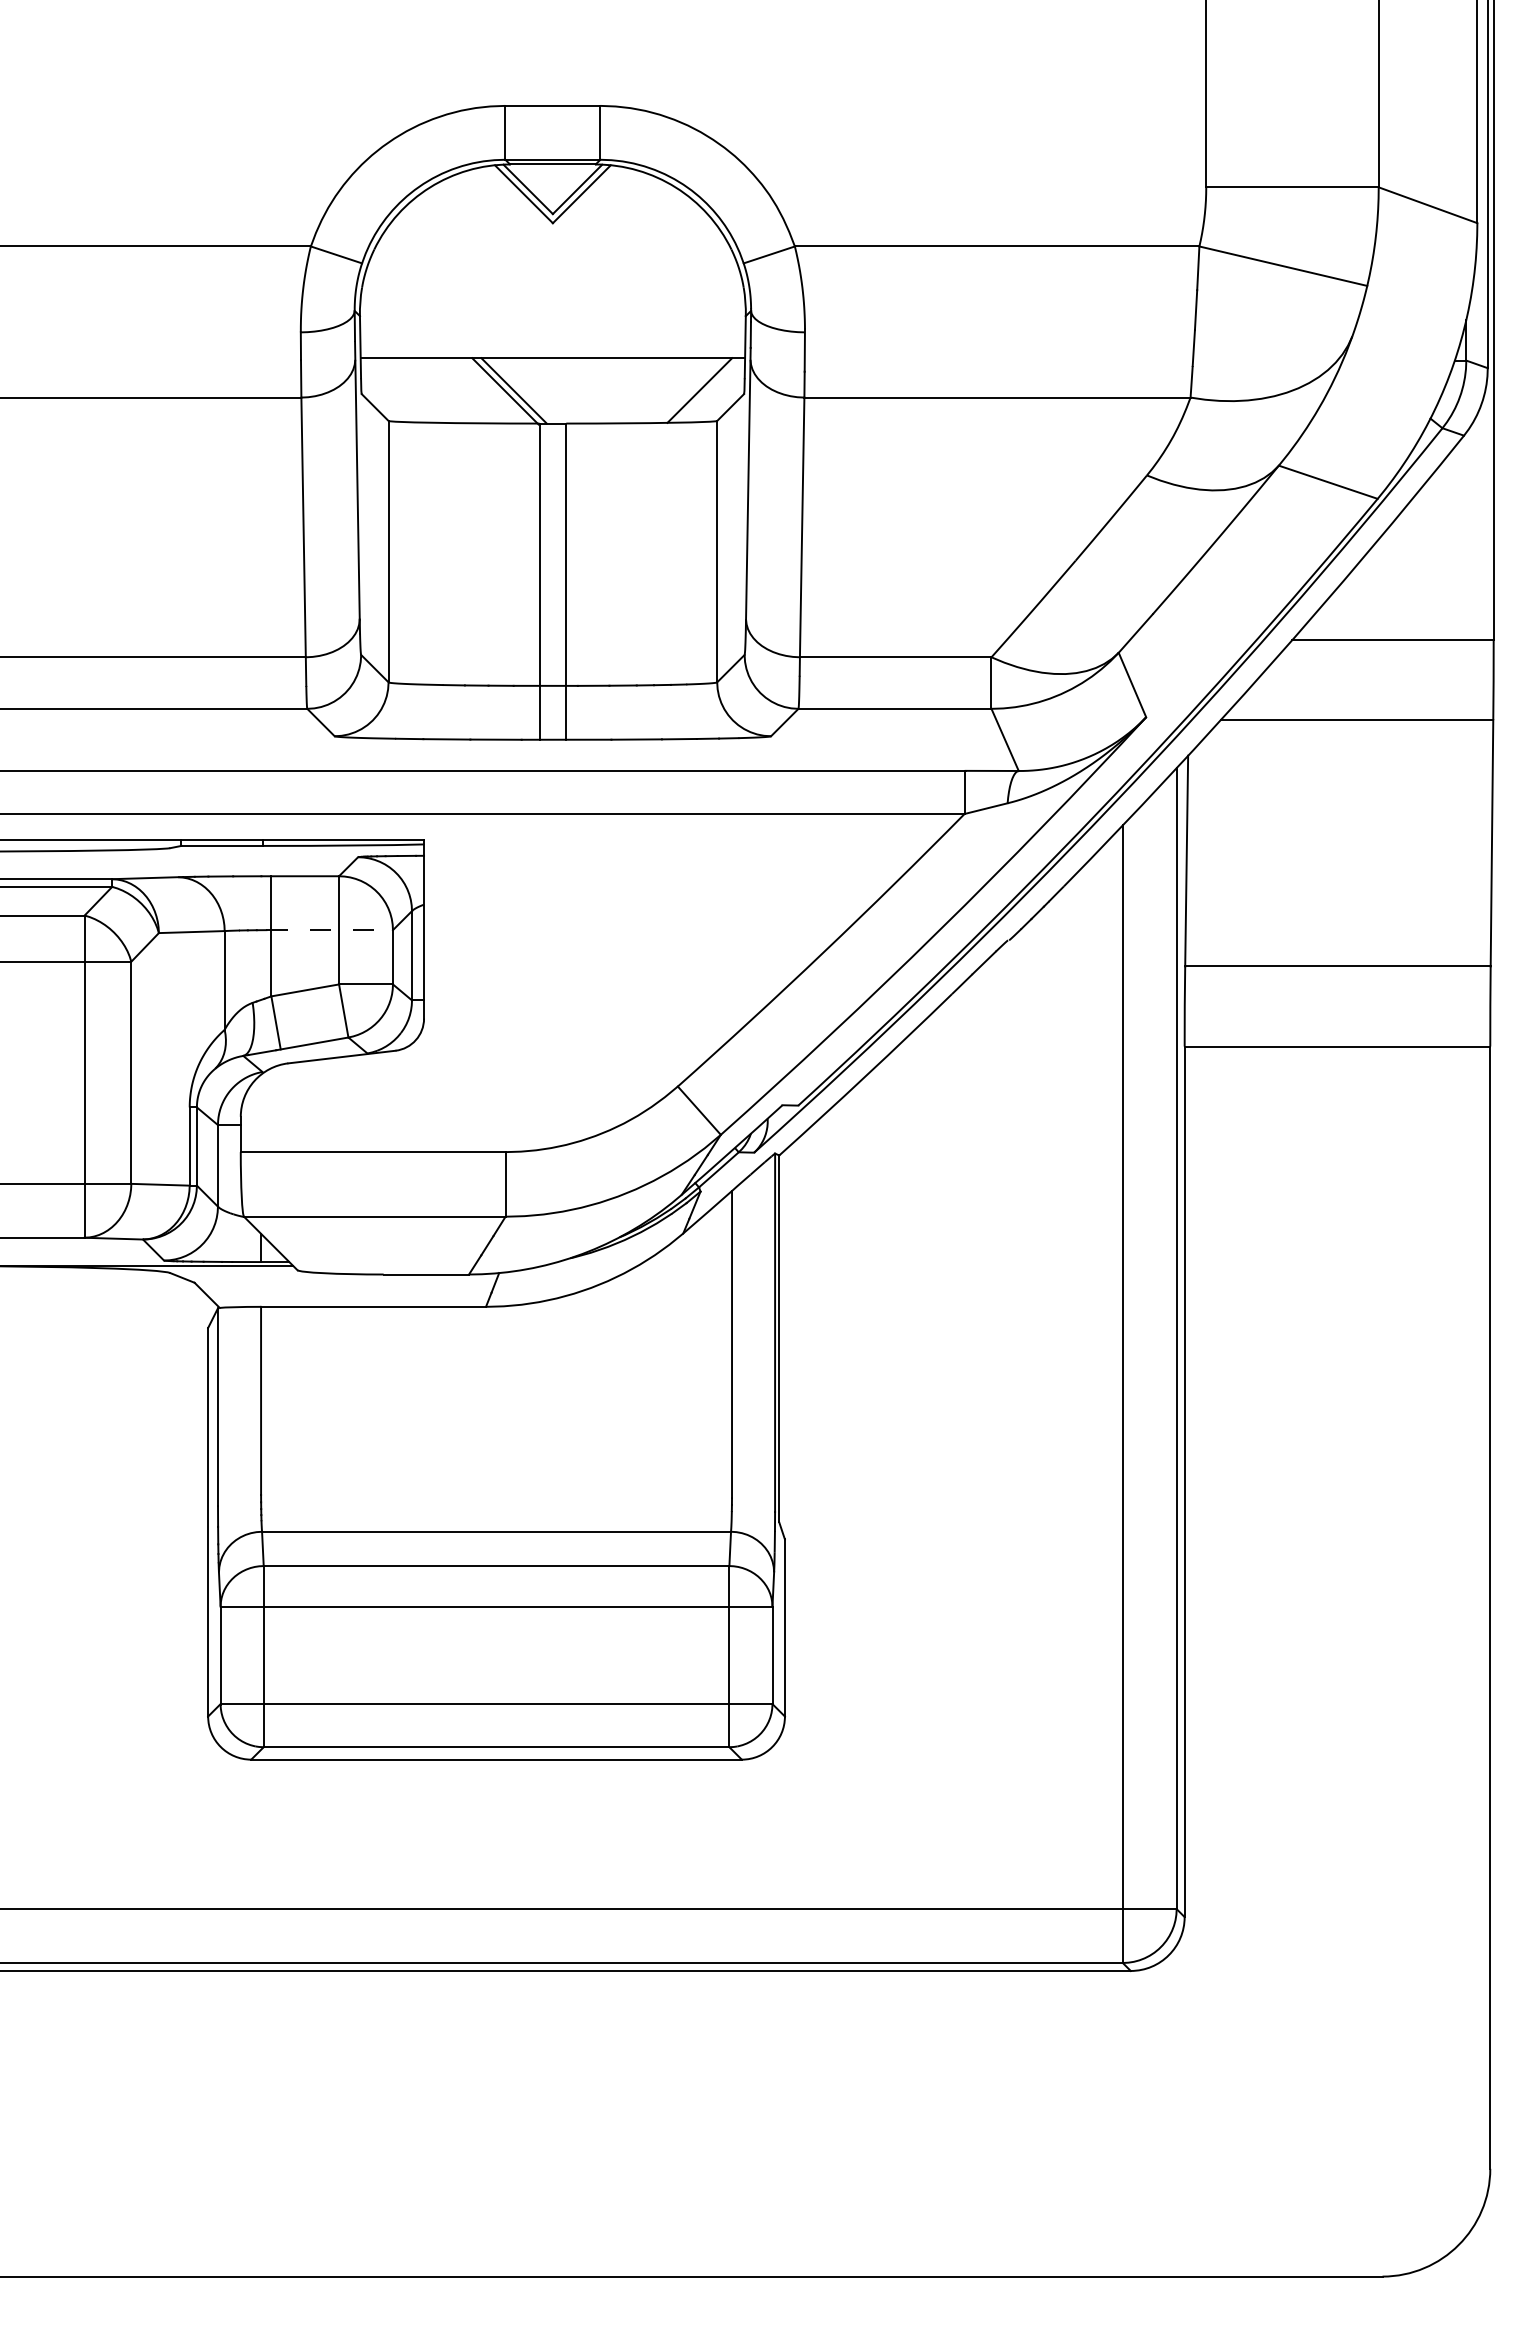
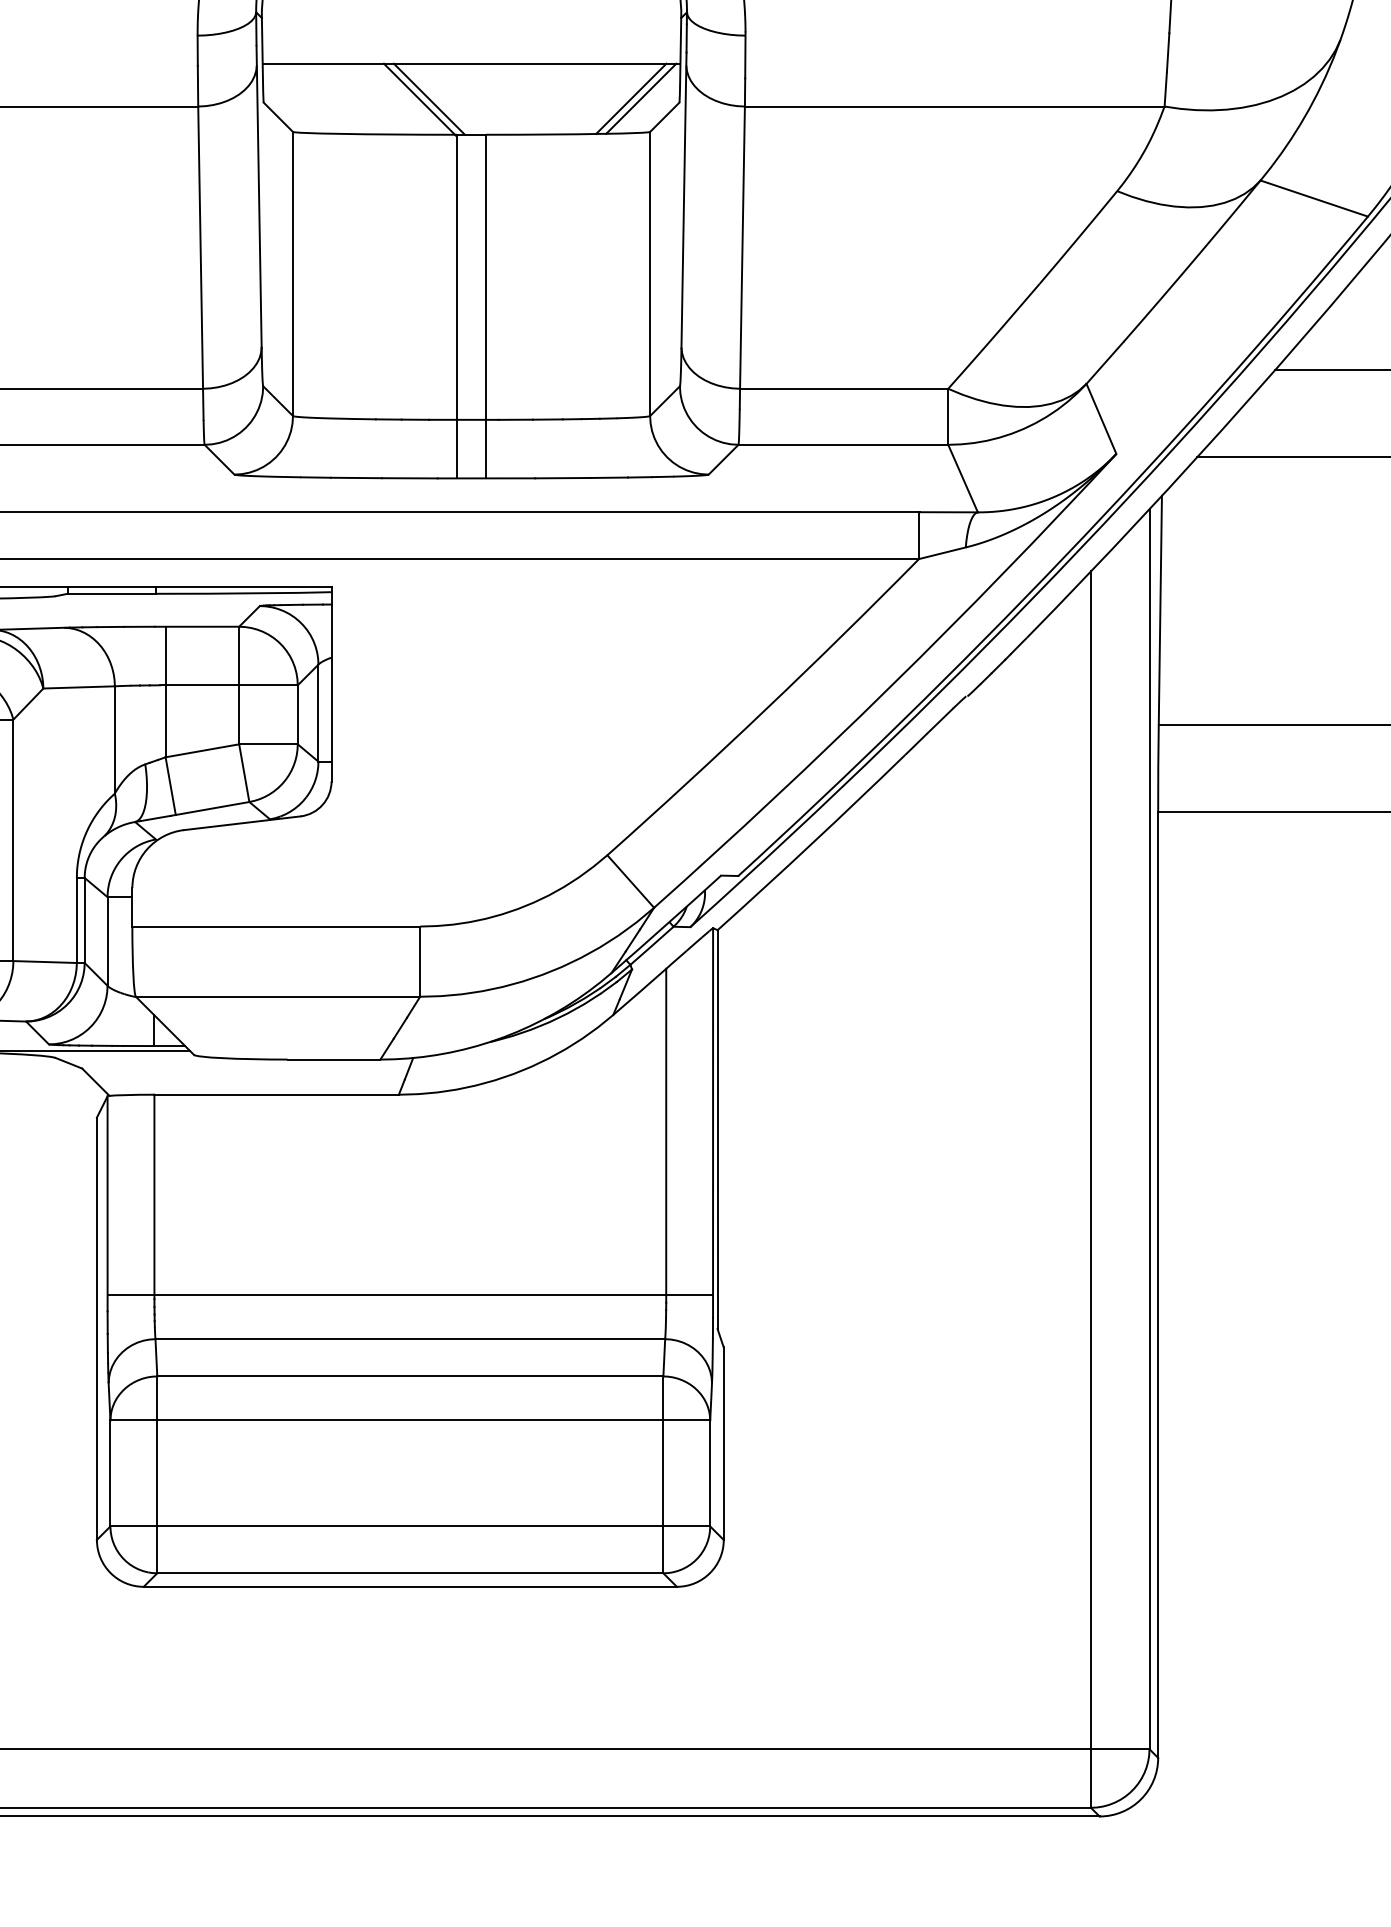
line: (708, 390) -> (640, 98), added
line: (330, 930) -> (229, 685), dashed -> solid
line: (496, 1491) -> (410, 1295), added

